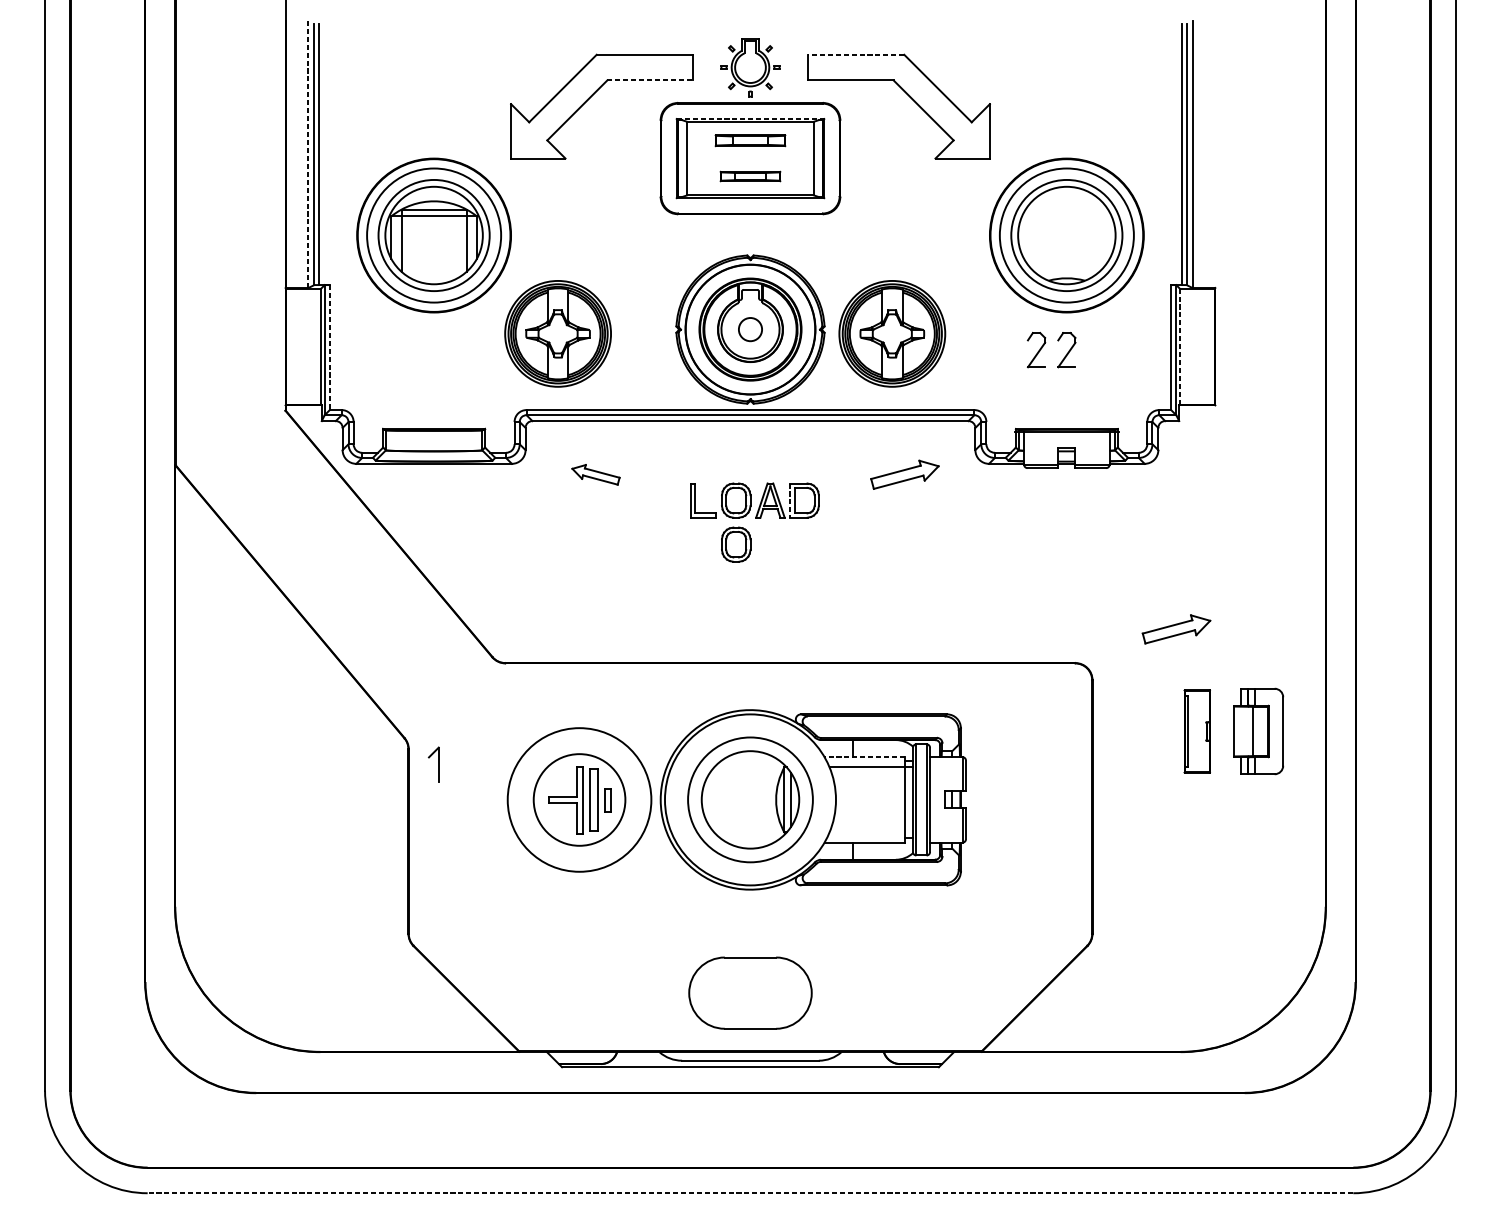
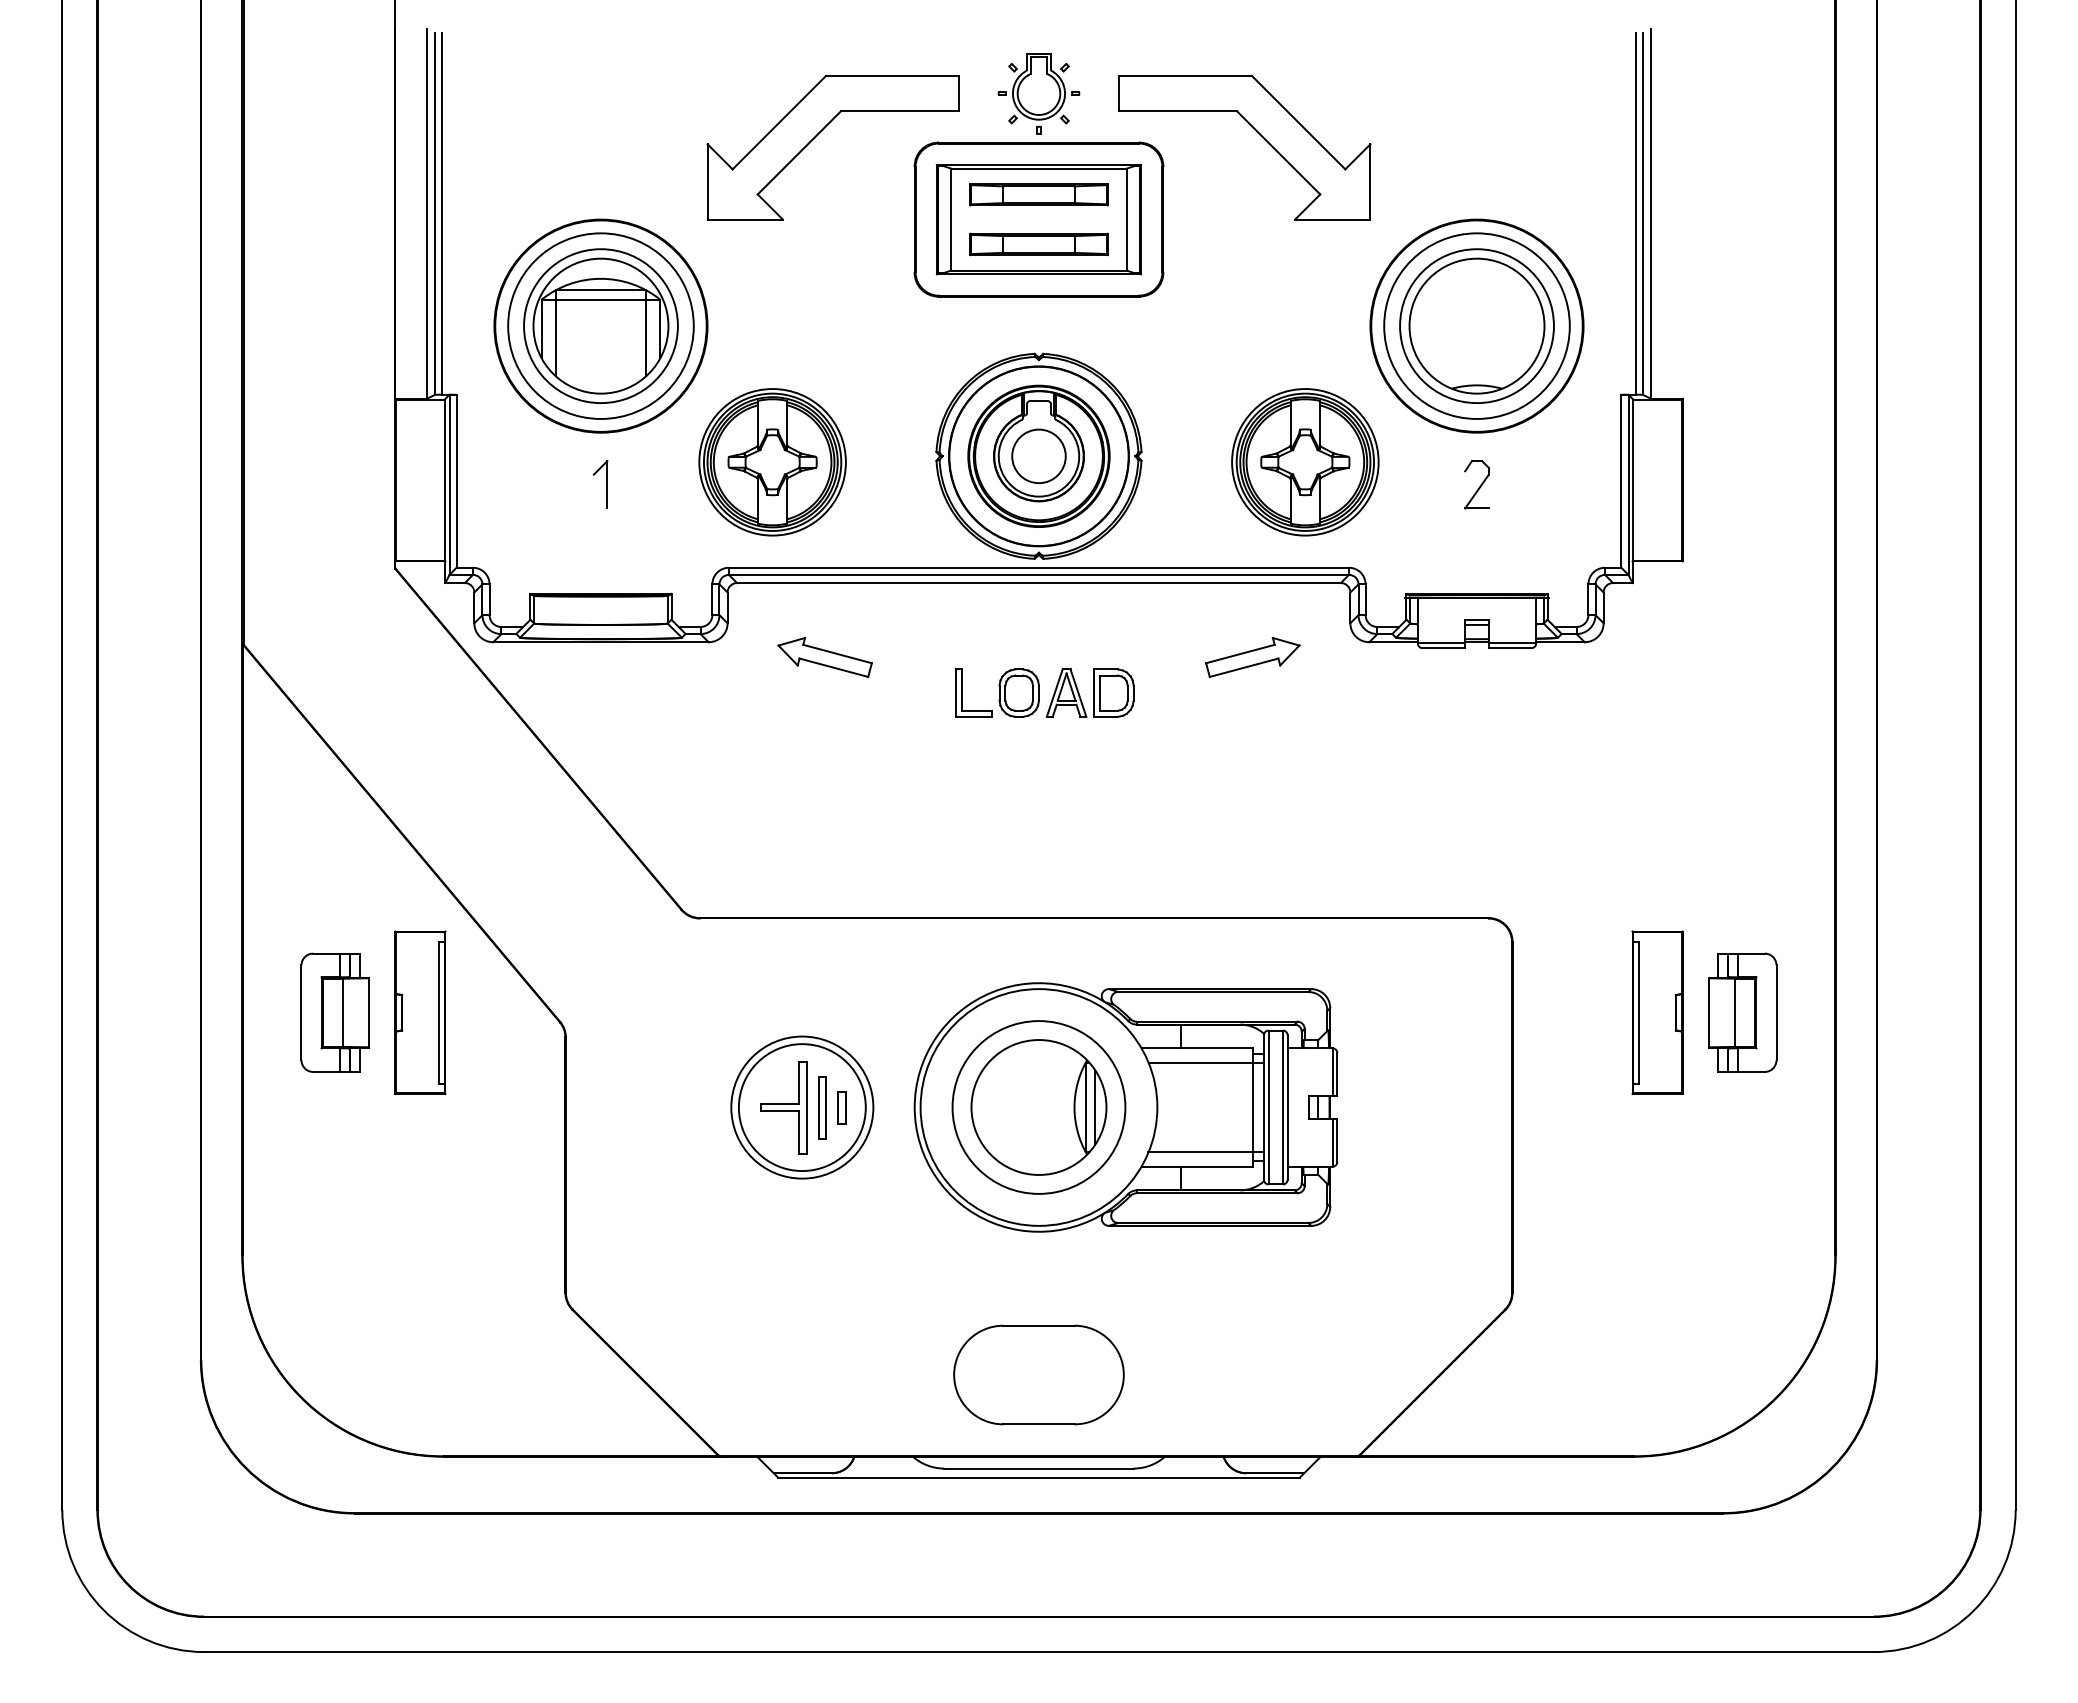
line: (856, 54) -> (1185, 75), dashed -> solid
line: (650, 80) -> (900, 111), dashed -> solid
line: (750, 118) -> (1039, 164), dashed -> solid
part: (750, 140) -> (1038, 194), size x1.43
line: (308, 154) -> (426, 213), dashed -> solid
part: (750, 176) -> (1038, 244), size x1.67
circle: (750, 329) -> (1038, 456), size x1.67
part: (892, 334) -> (1305, 462), moved
line: (329, 347) -> (456, 481), dashed -> solid
line: (1179, 347) -> (1633, 480), dashed -> solid
part: (1036, 349) -> (1434, 484), removed
part: (595, 474) -> (824, 657), size x1.43
line: (790, 500) -> (1094, 693), dashed -> solid
part: (735, 544) -> (1018, 753), removed
part: (1176, 629) -> (1628, 871), removed
part: (241, 731) -> (334, 1012), added
part: (303, 731) -> (420, 1012), added
part: (1197, 731) -> (1657, 1012), size x1.43
line: (864, 757) -> (1197, 1048), dashed -> solid
part: (433, 764) -> (600, 484), moved
circle: (579, 799) -> (802, 1107), size x0.71
part: (594, 799) -> (822, 1107), size x0.71
line: (870, 832) -> (1205, 1152), added
line: (750, 1193) -> (1038, 1652), dashed -> solid

